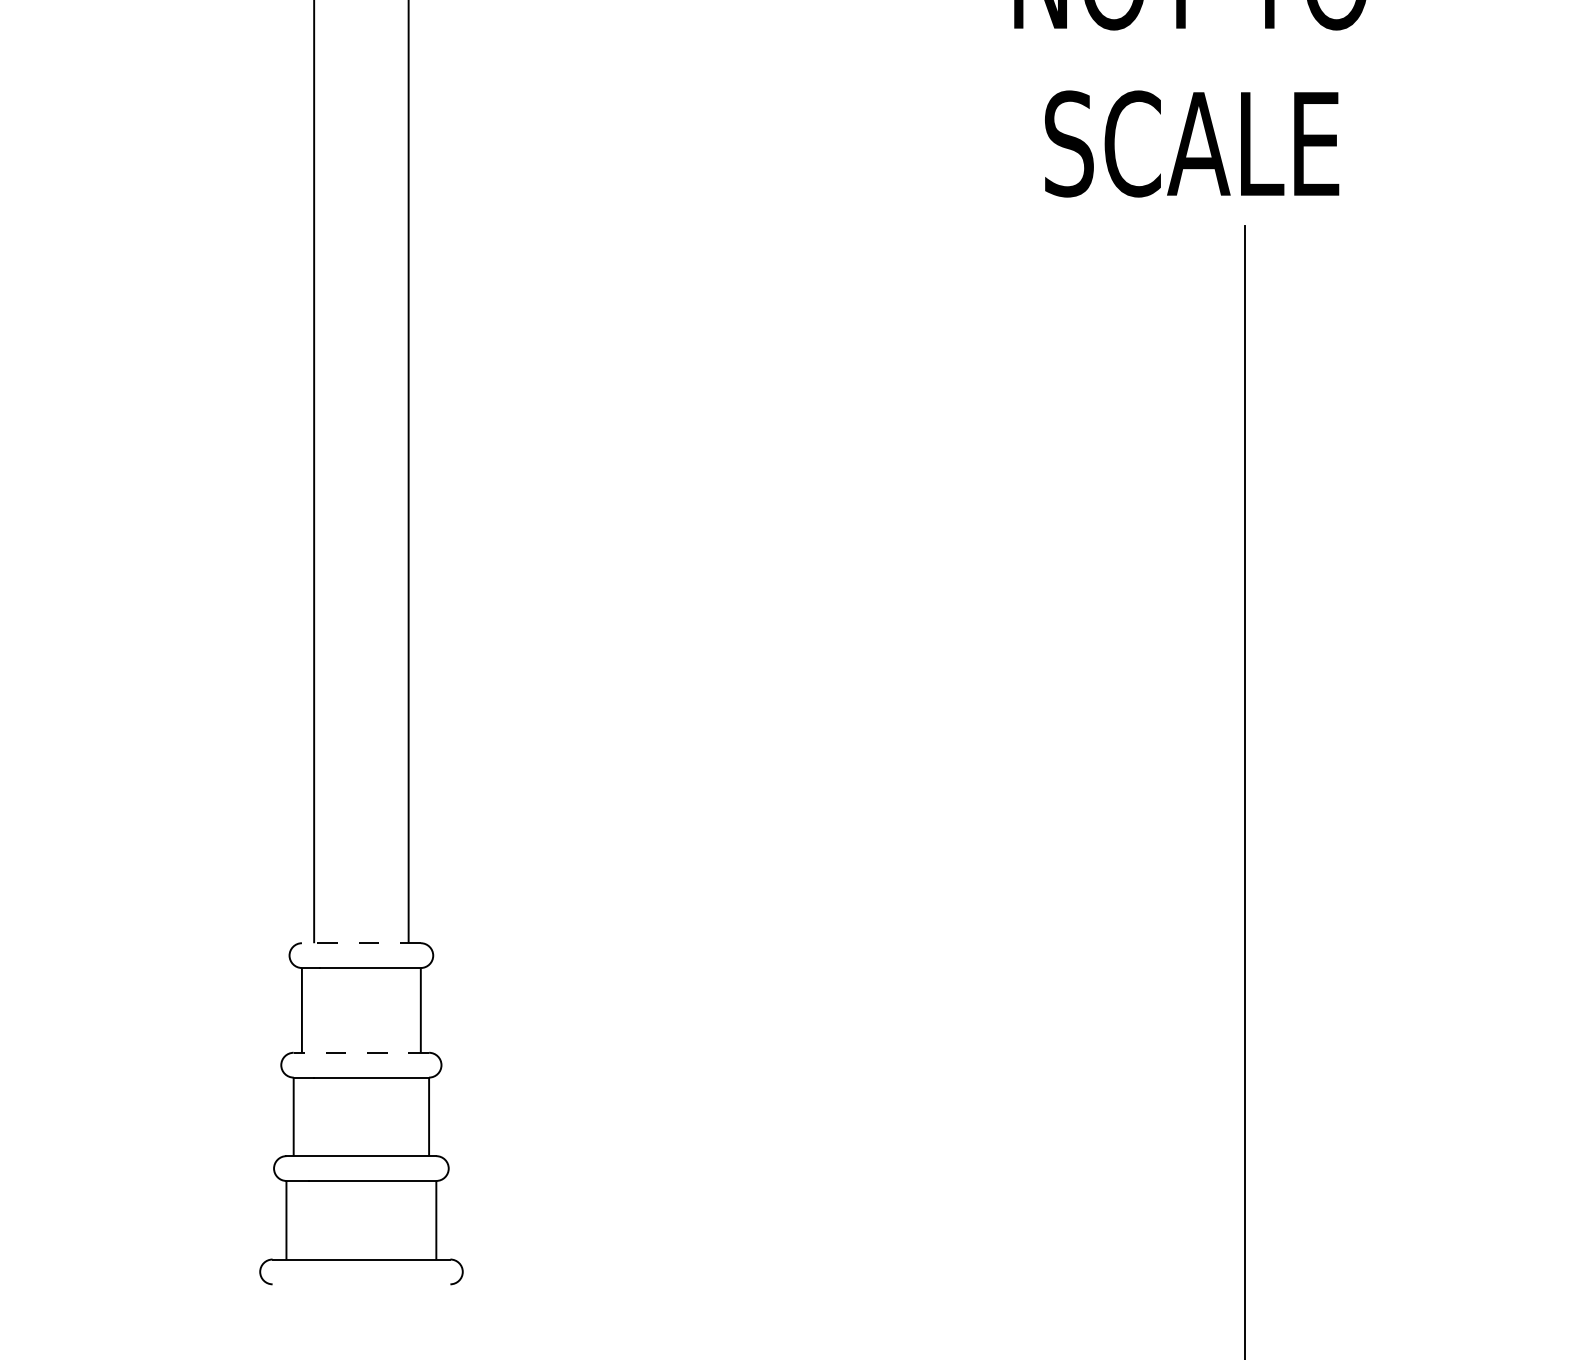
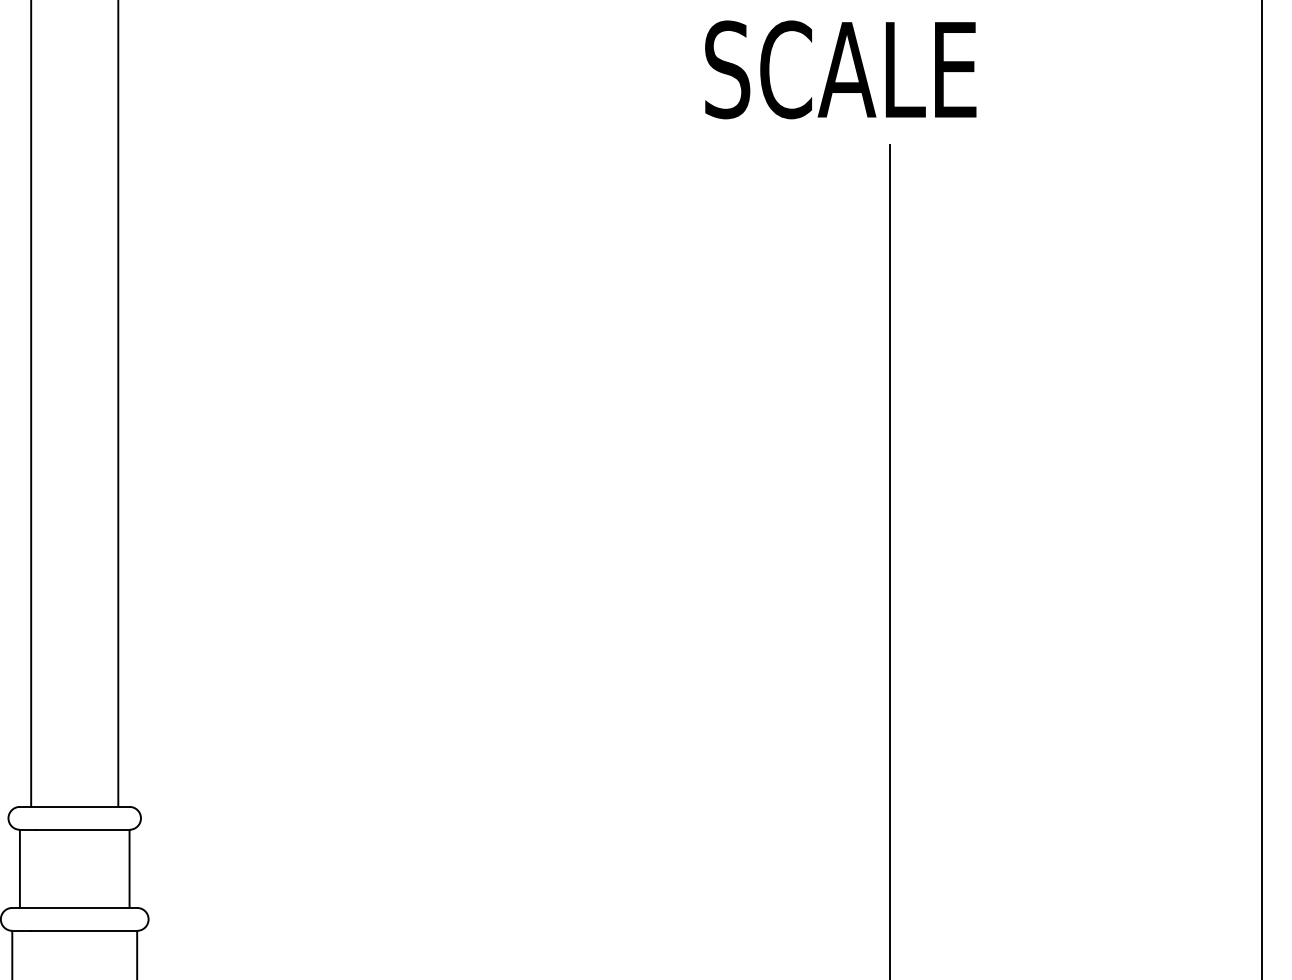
line: (360, 943) -> (73, 807), dashed -> solid
line: (361, 1052) -> (74, 907), dashed -> solid

